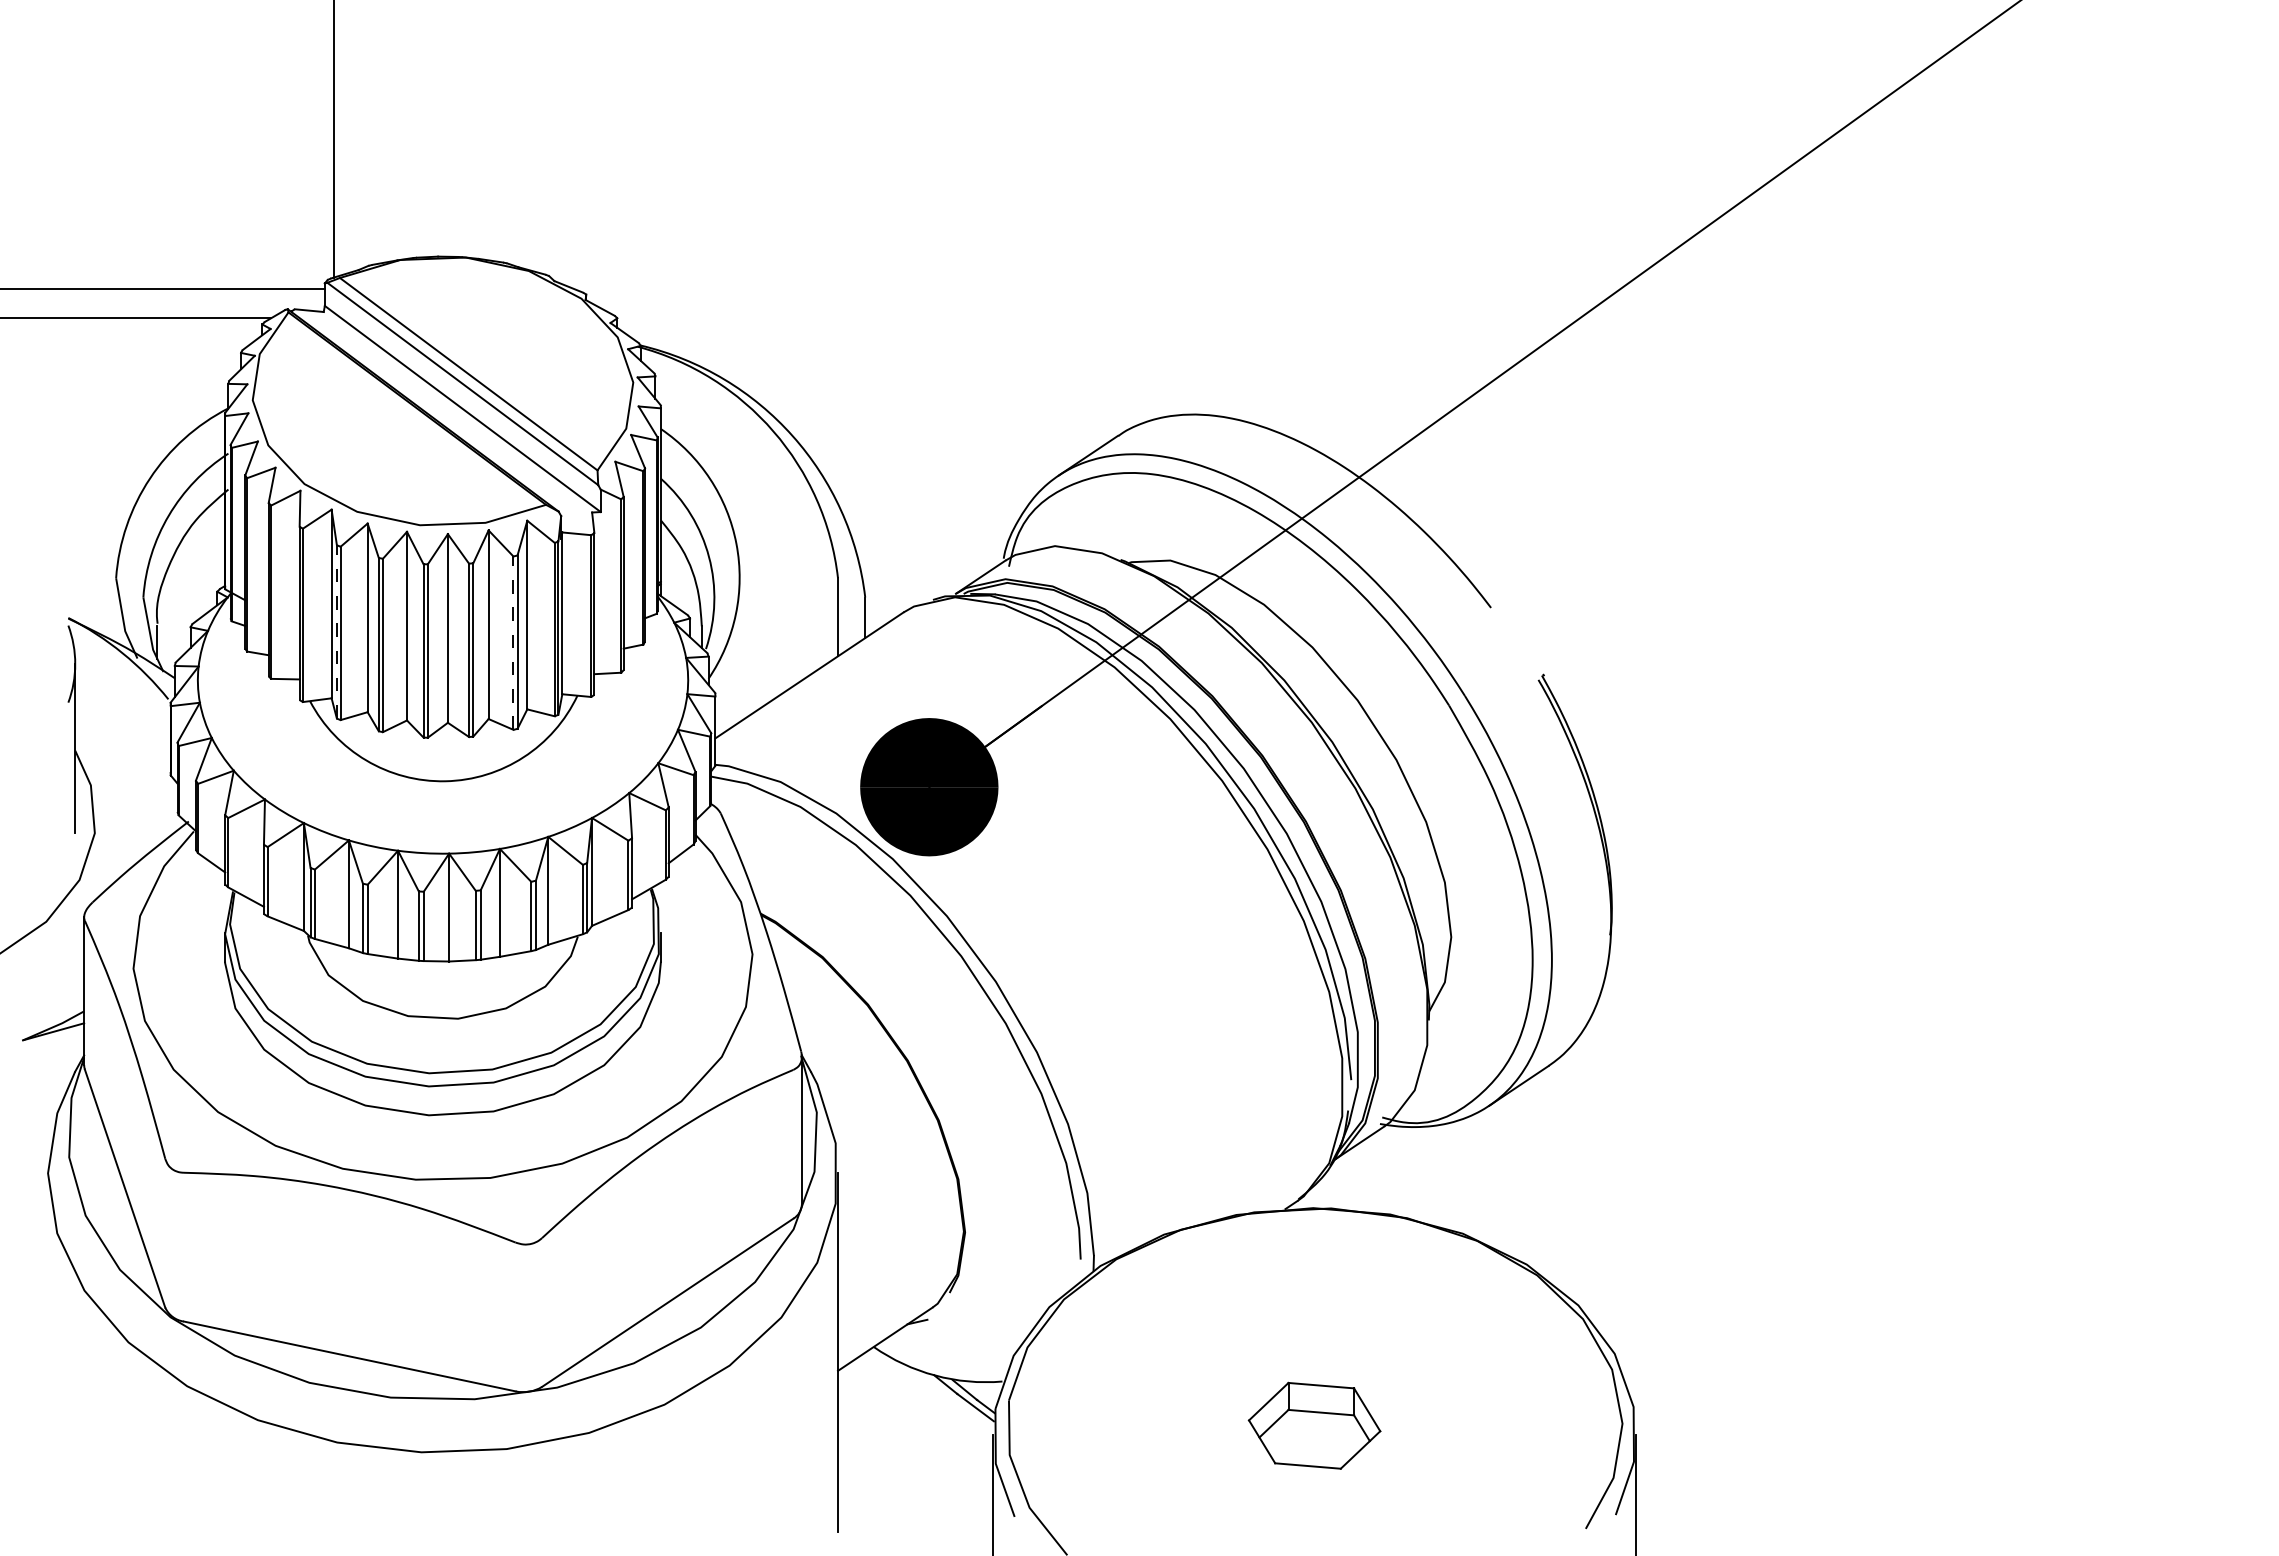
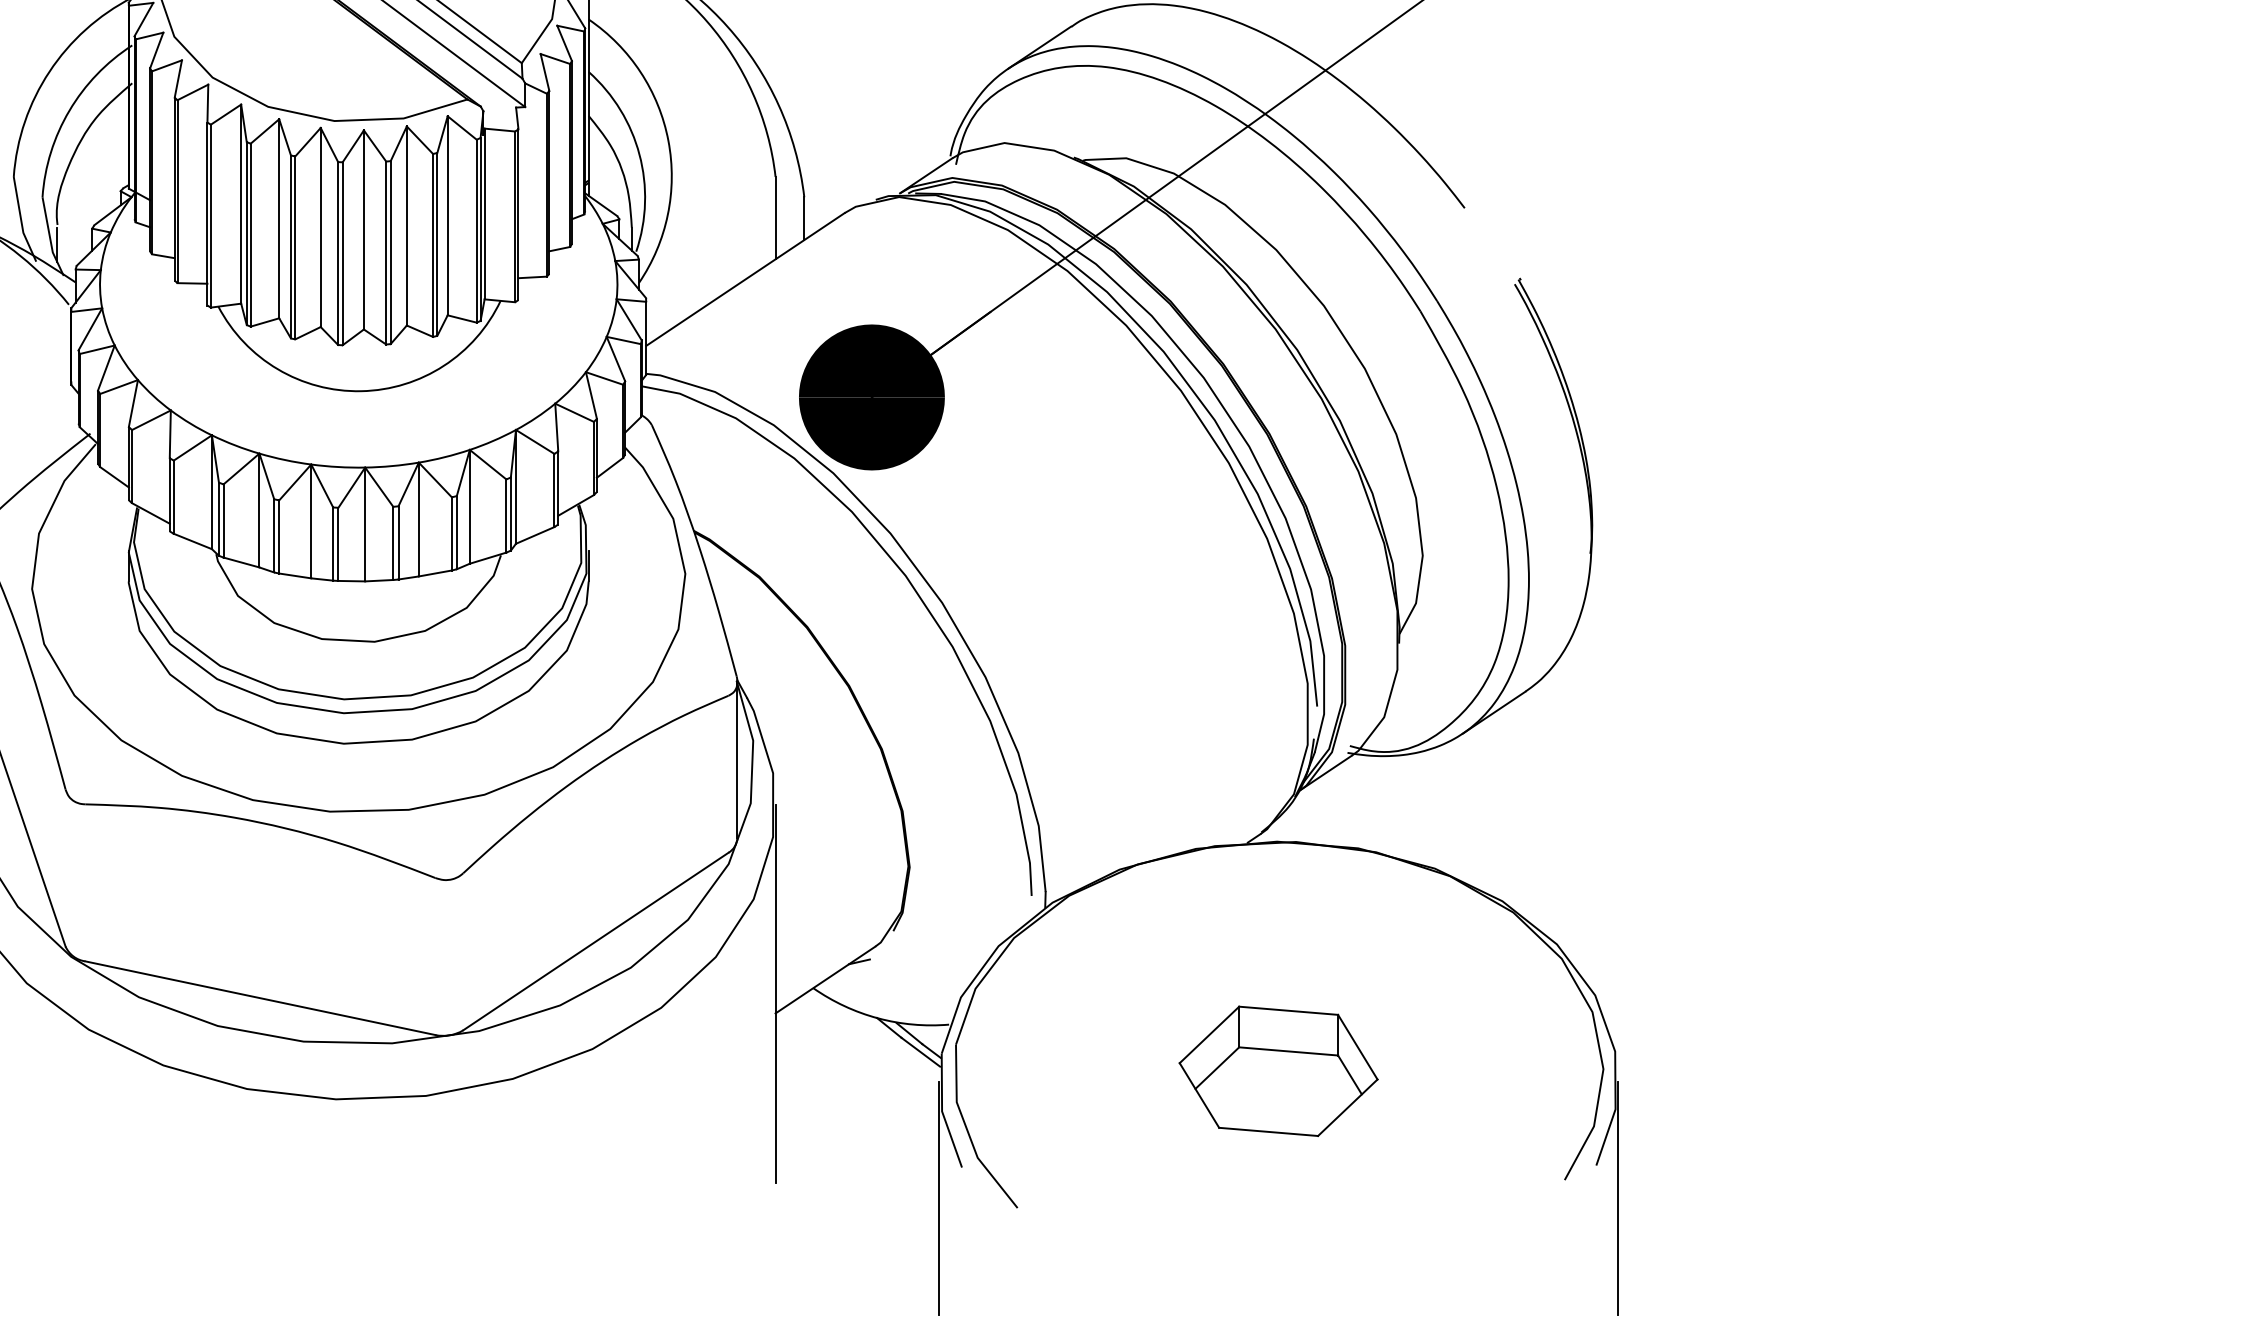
line: (336, 631) -> (246, 233), dashed -> solid
line: (513, 643) -> (433, 245), dashed -> solid
part: (1314, 1425) -> (1278, 1071), size x1.43

